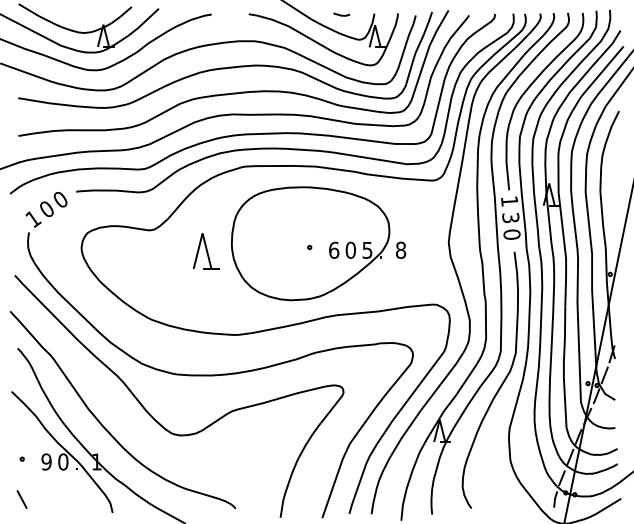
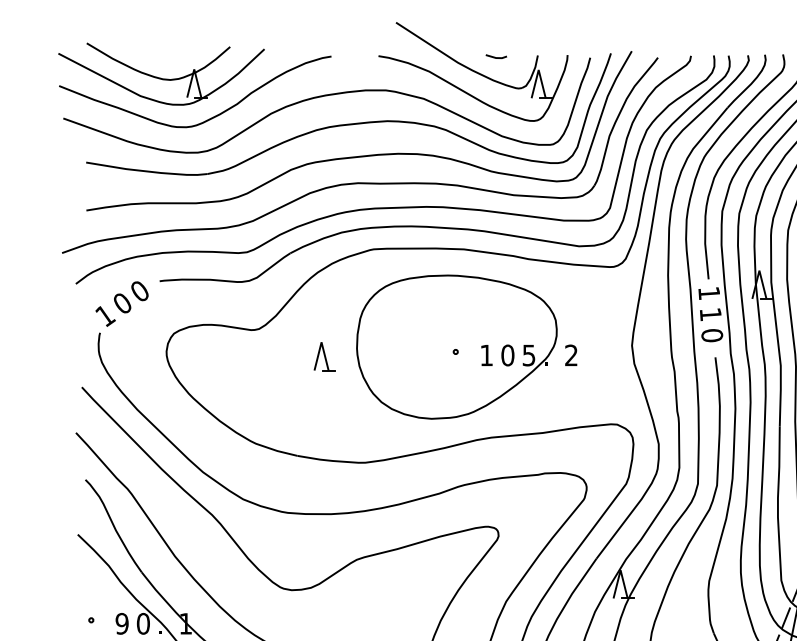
text: (510, 218) -> (710, 315), 3 -> 1
text: (334, 249) -> (487, 354), 6 -> 1
text: (401, 249) -> (572, 354), 8 -> 2
part: (205, 250) -> (323, 355), size x0.62

